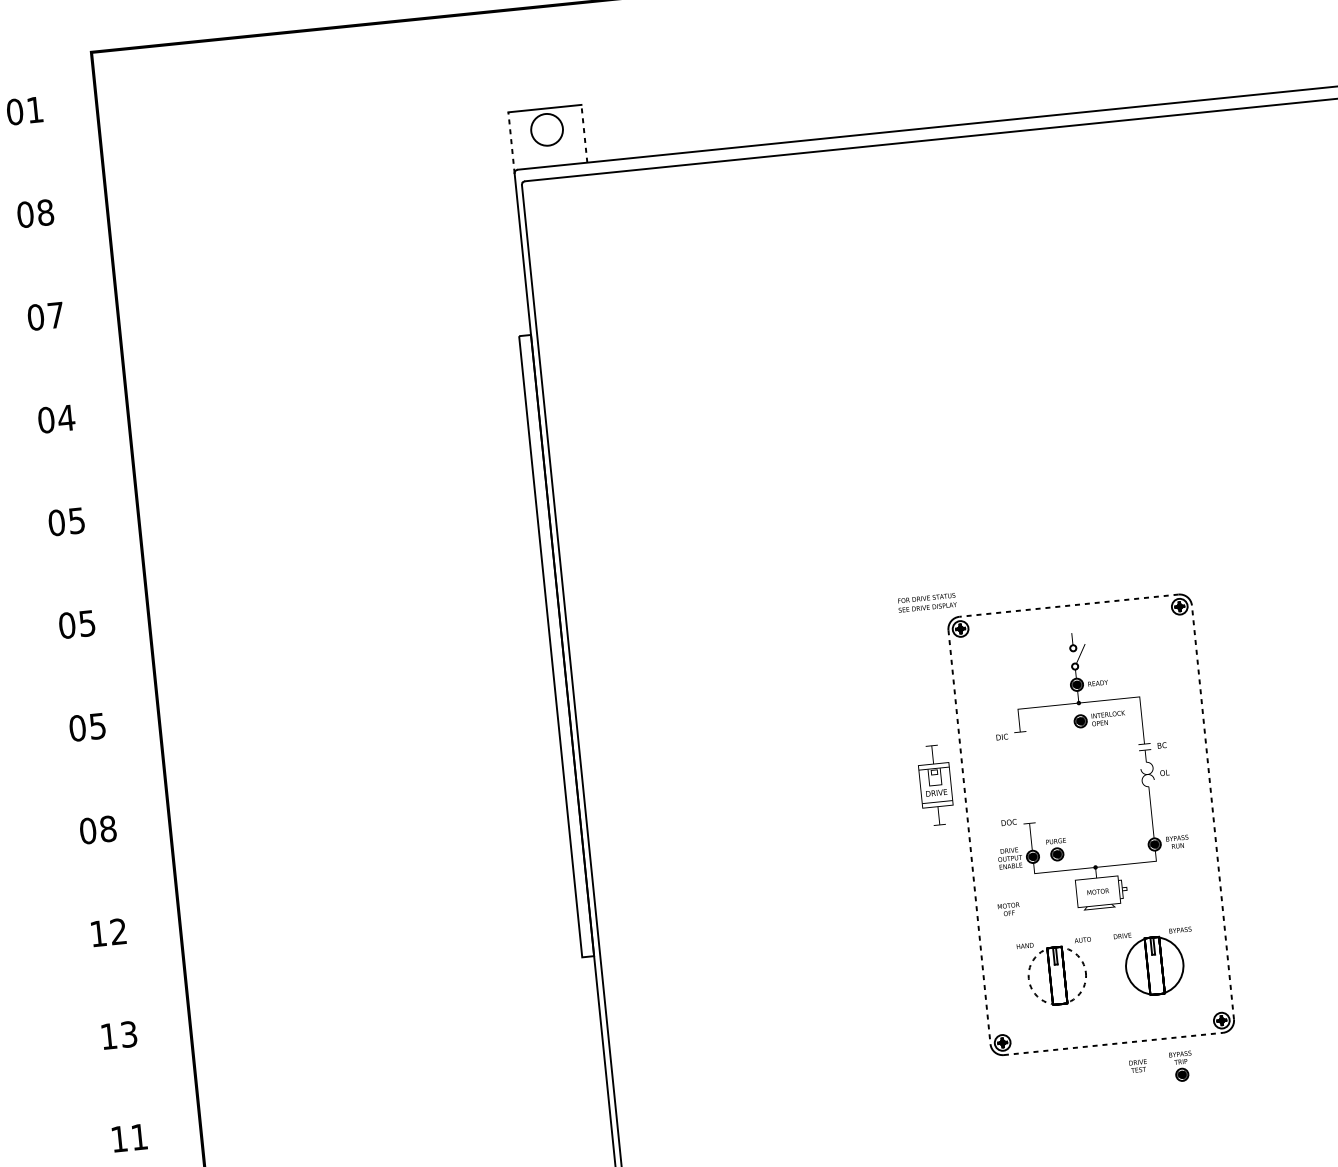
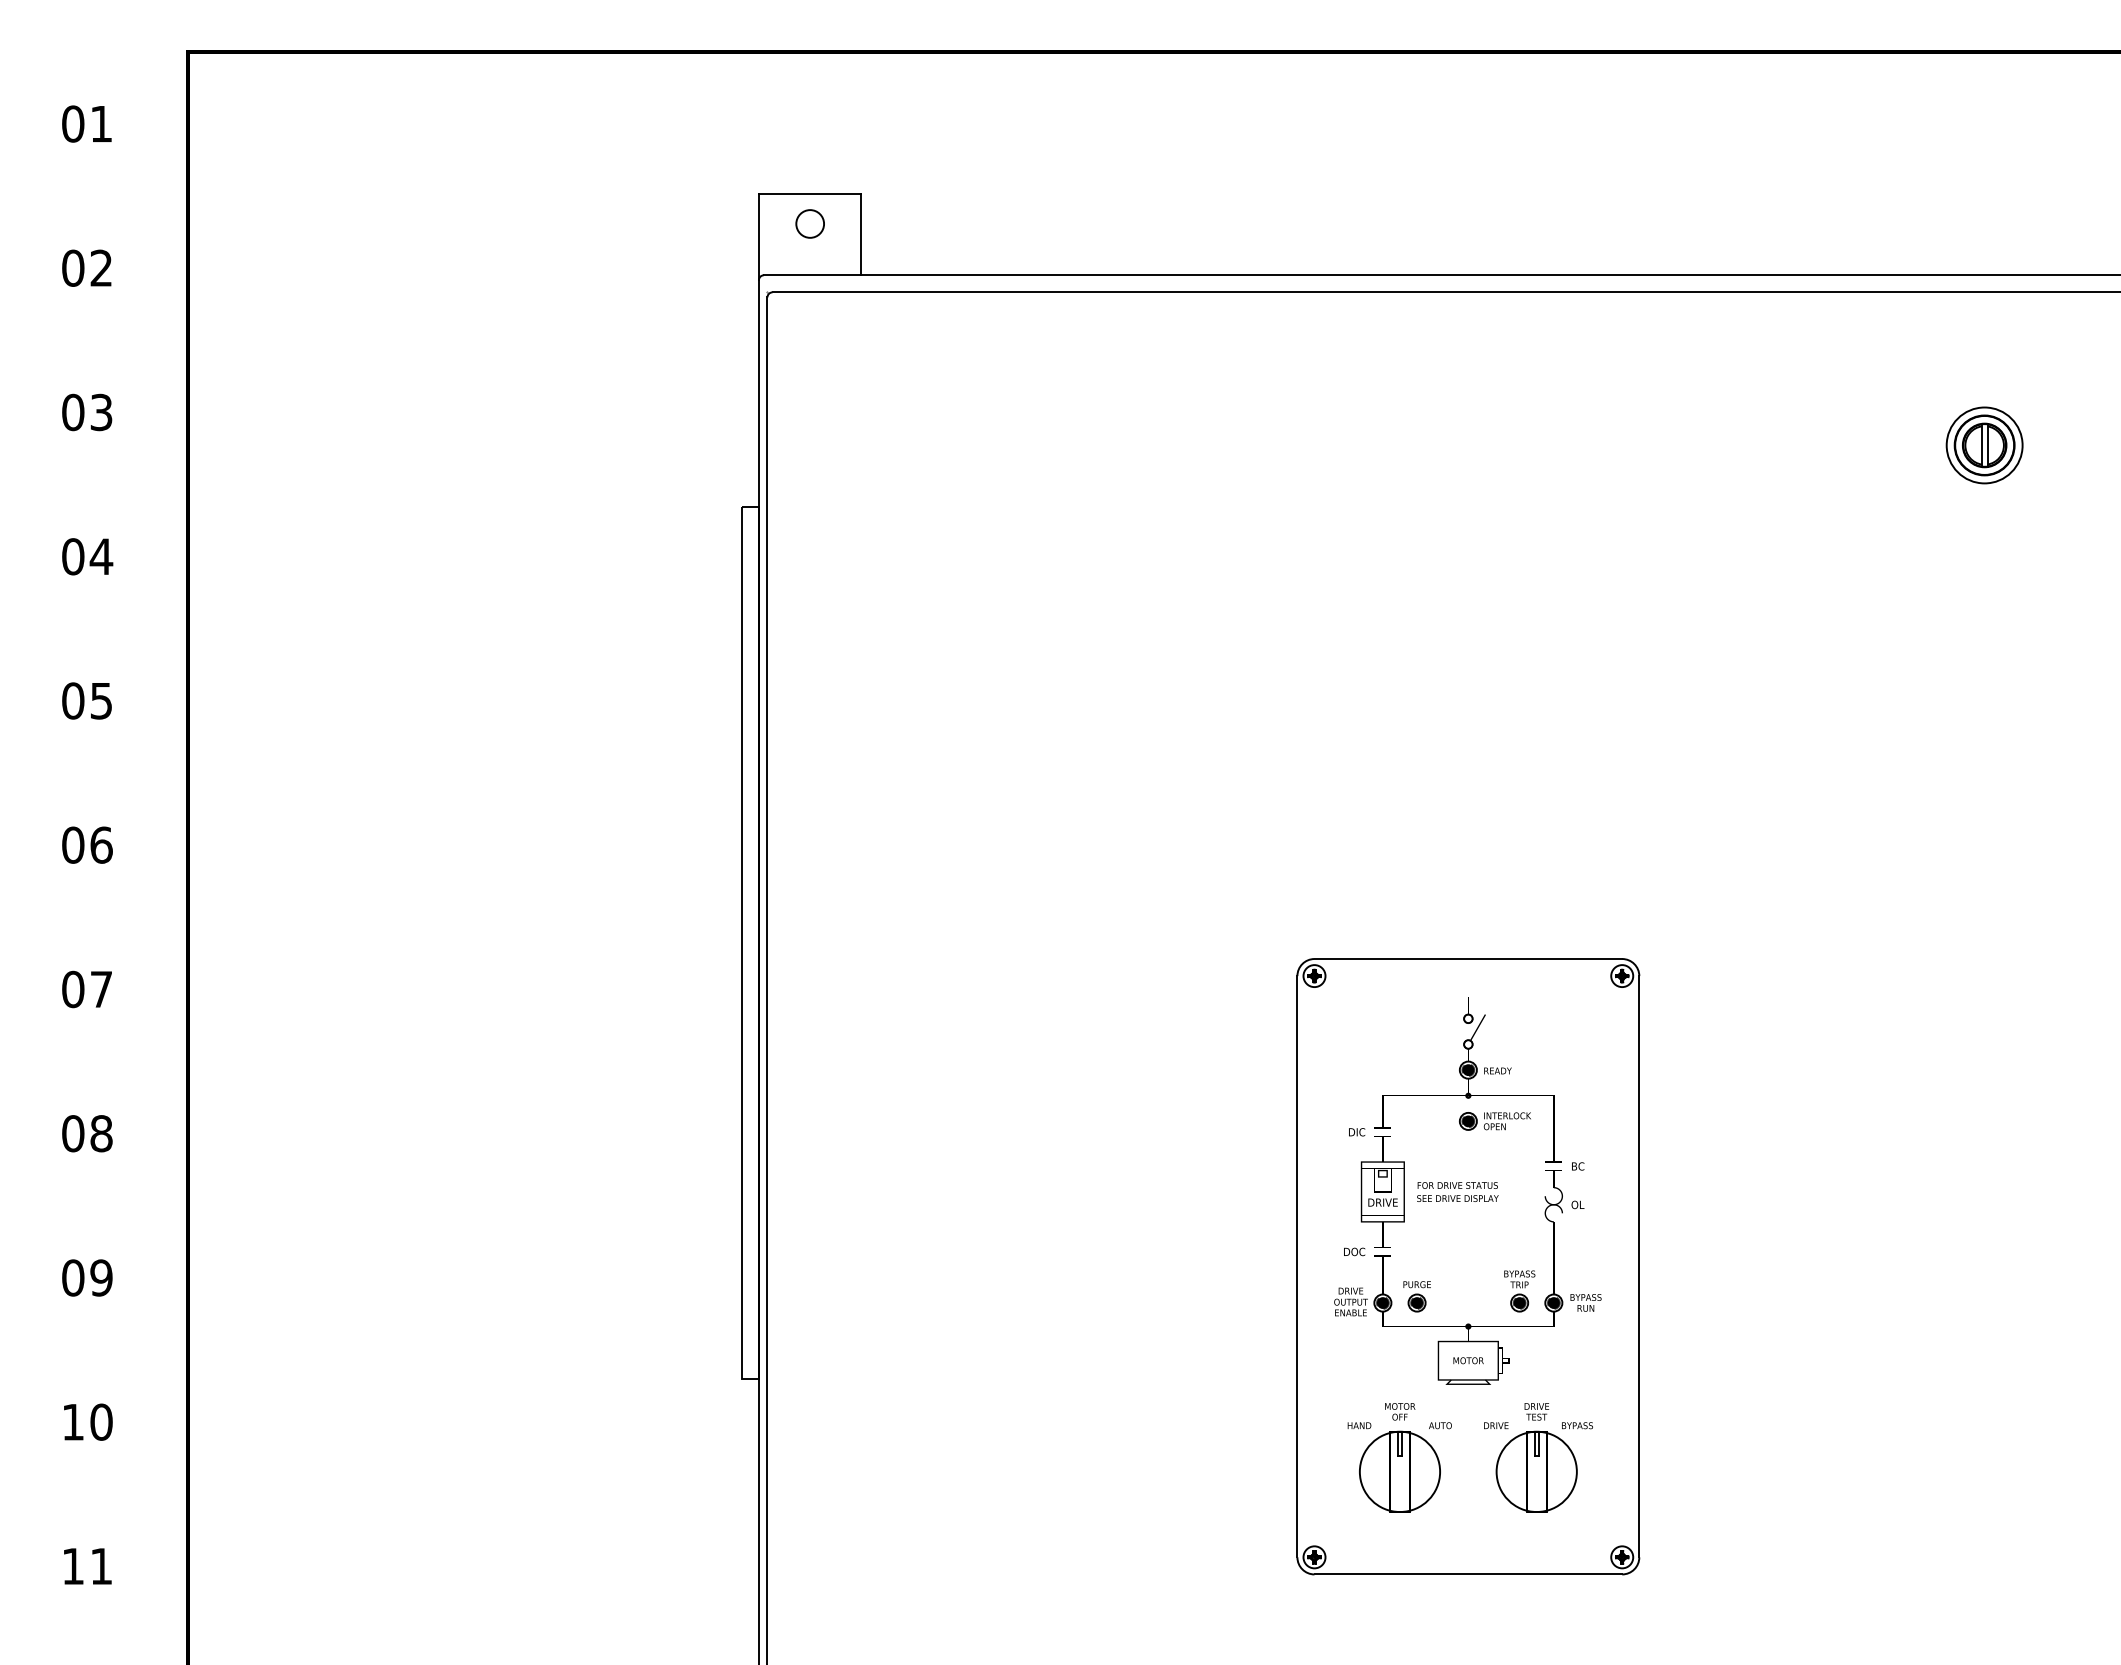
circle: (547, 129) -> (810, 223), size x0.62
line: (584, 133) -> (861, 234), dashed -> solid
line: (511, 142) -> (758, 236), dashed -> solid
text: (45, 212) -> (101, 267), 08 -> 02
text: (56, 315) -> (101, 412), 07 -> 03
text: (926, 602) -> (1457, 1191), moved
line: (1069, 606) -> (1468, 959), dashed -> solid
text: (87, 623) -> (101, 844), 05 -> 06
text: (97, 726) -> (101, 989), 05 -> 07
text: (935, 785) -> (1382, 1191), moved
line: (1213, 812) -> (1639, 1266), dashed -> solid
line: (969, 837) -> (1297, 1266), dashed -> solid
text: (1009, 909) -> (1400, 1411), moved
text: (108, 932) -> (87, 1277), 12 -> 09
circle: (1056, 975) -> (1399, 1471), dashed -> solid
text: (129, 1033) -> (101, 1421), 13 -> 10
line: (1113, 1043) -> (1468, 1574), dashed -> solid
text: (1138, 1065) -> (1536, 1411), moved
part: (1181, 1066) -> (1519, 1291), moved

